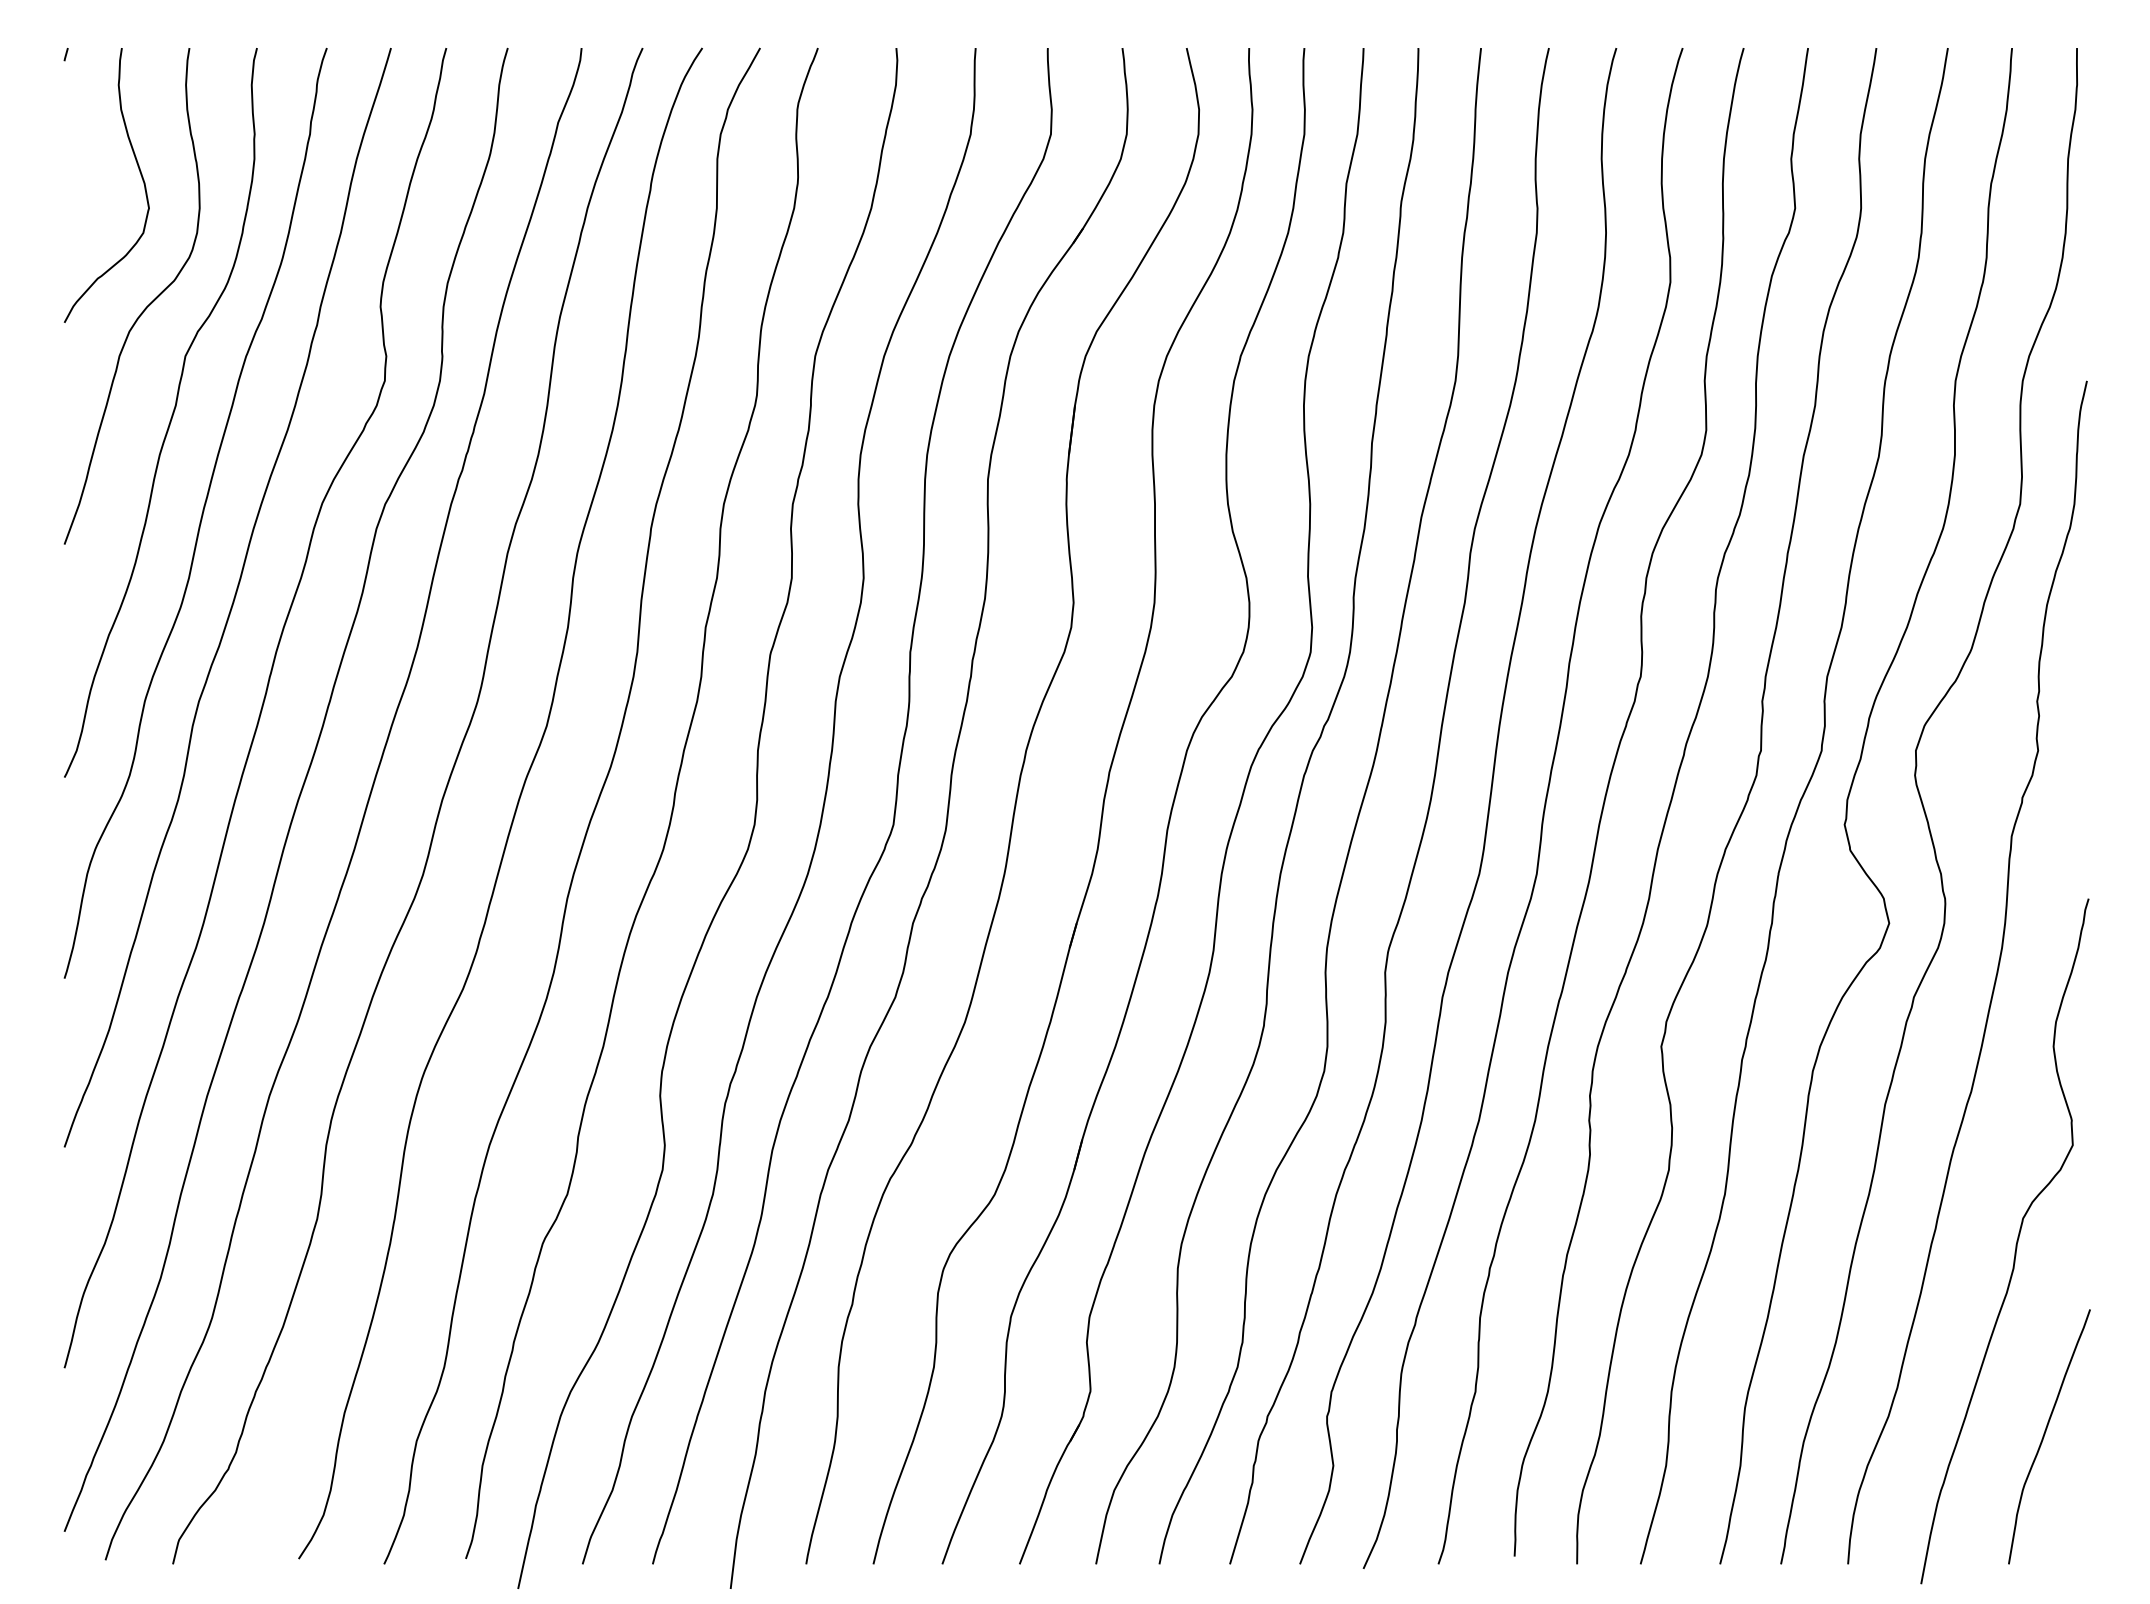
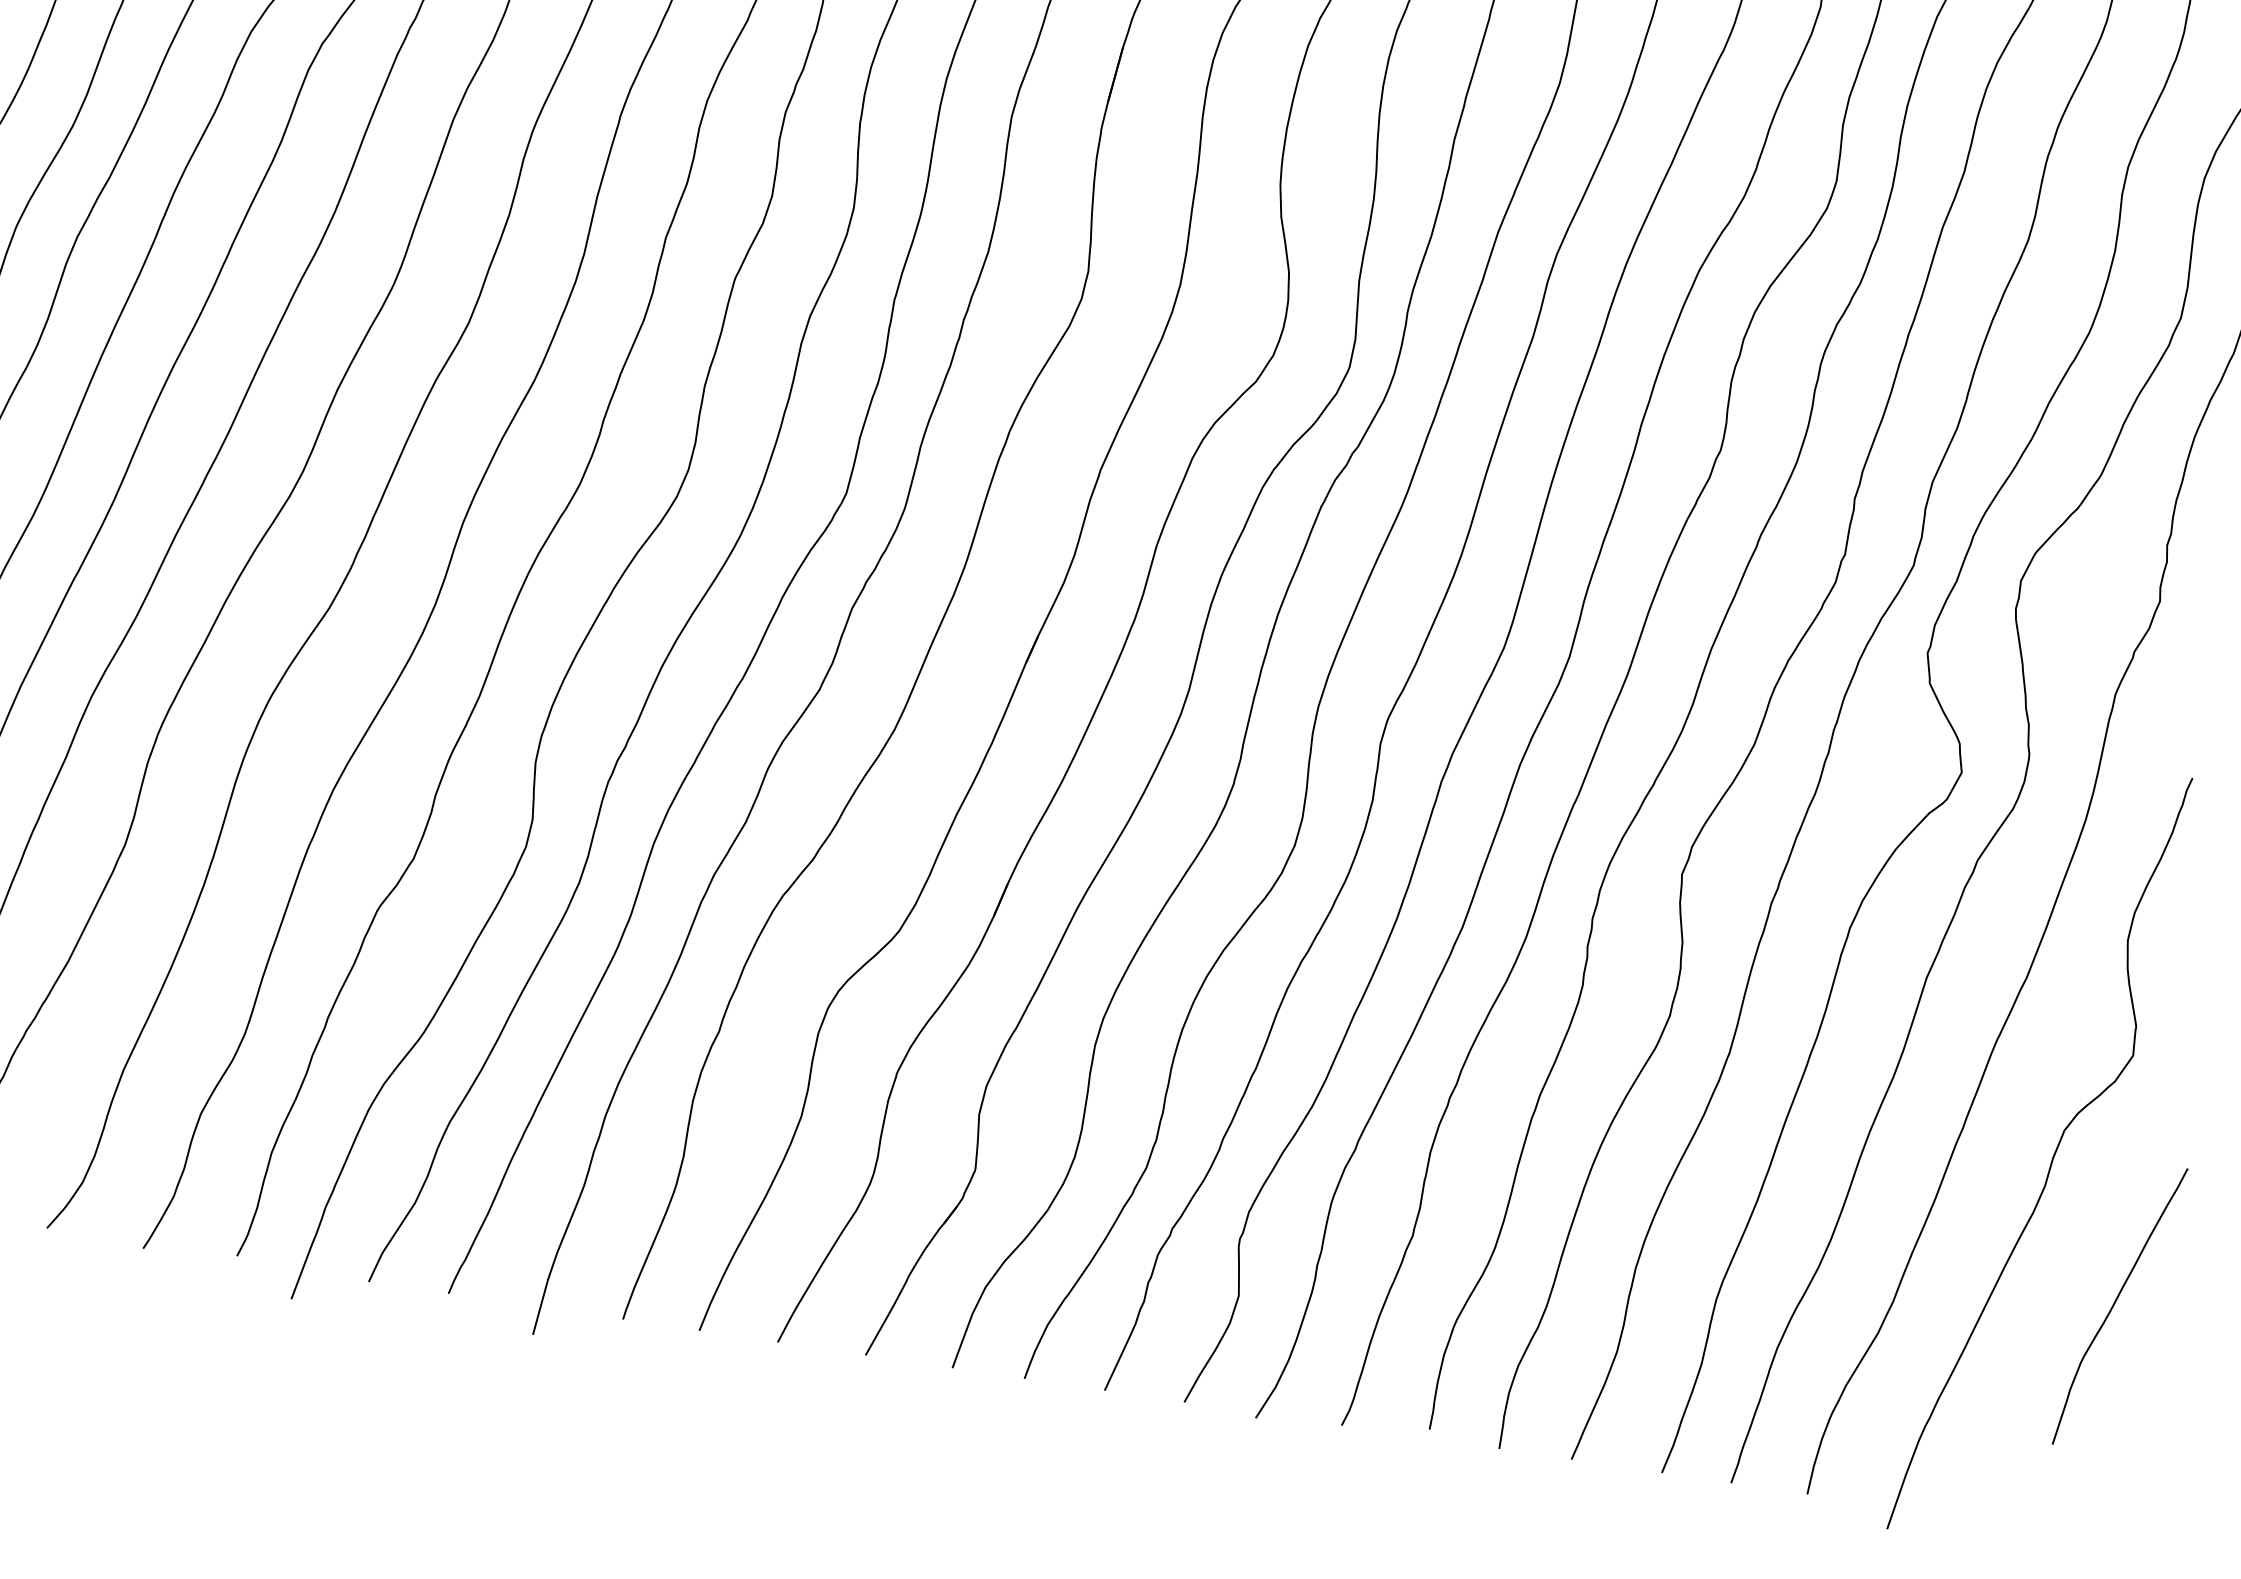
curve: (2045, 1434) -> (2116, 1303), moved

